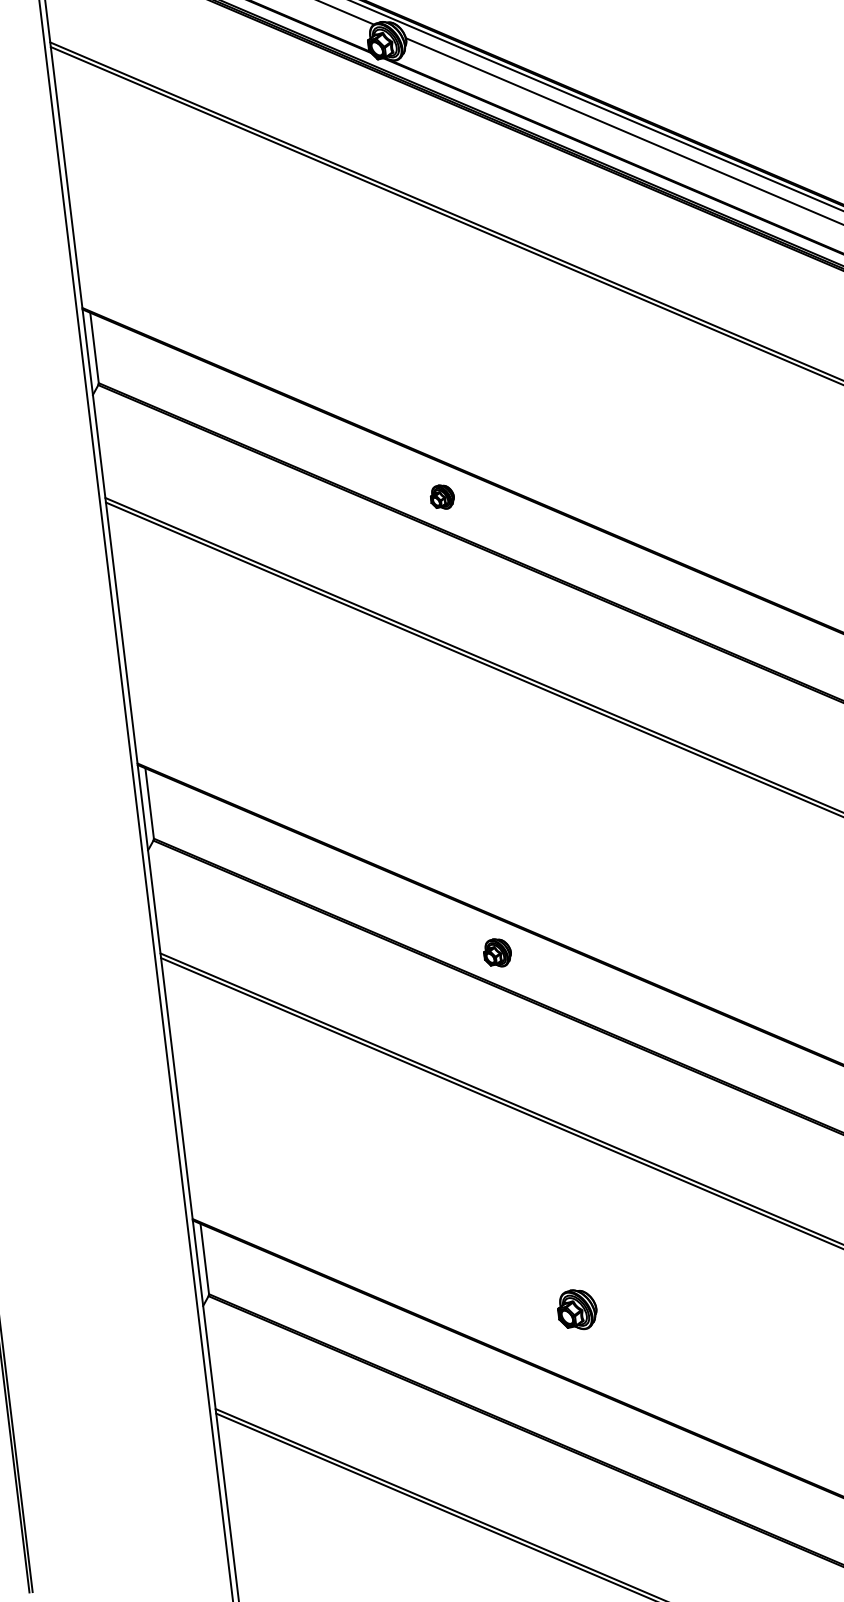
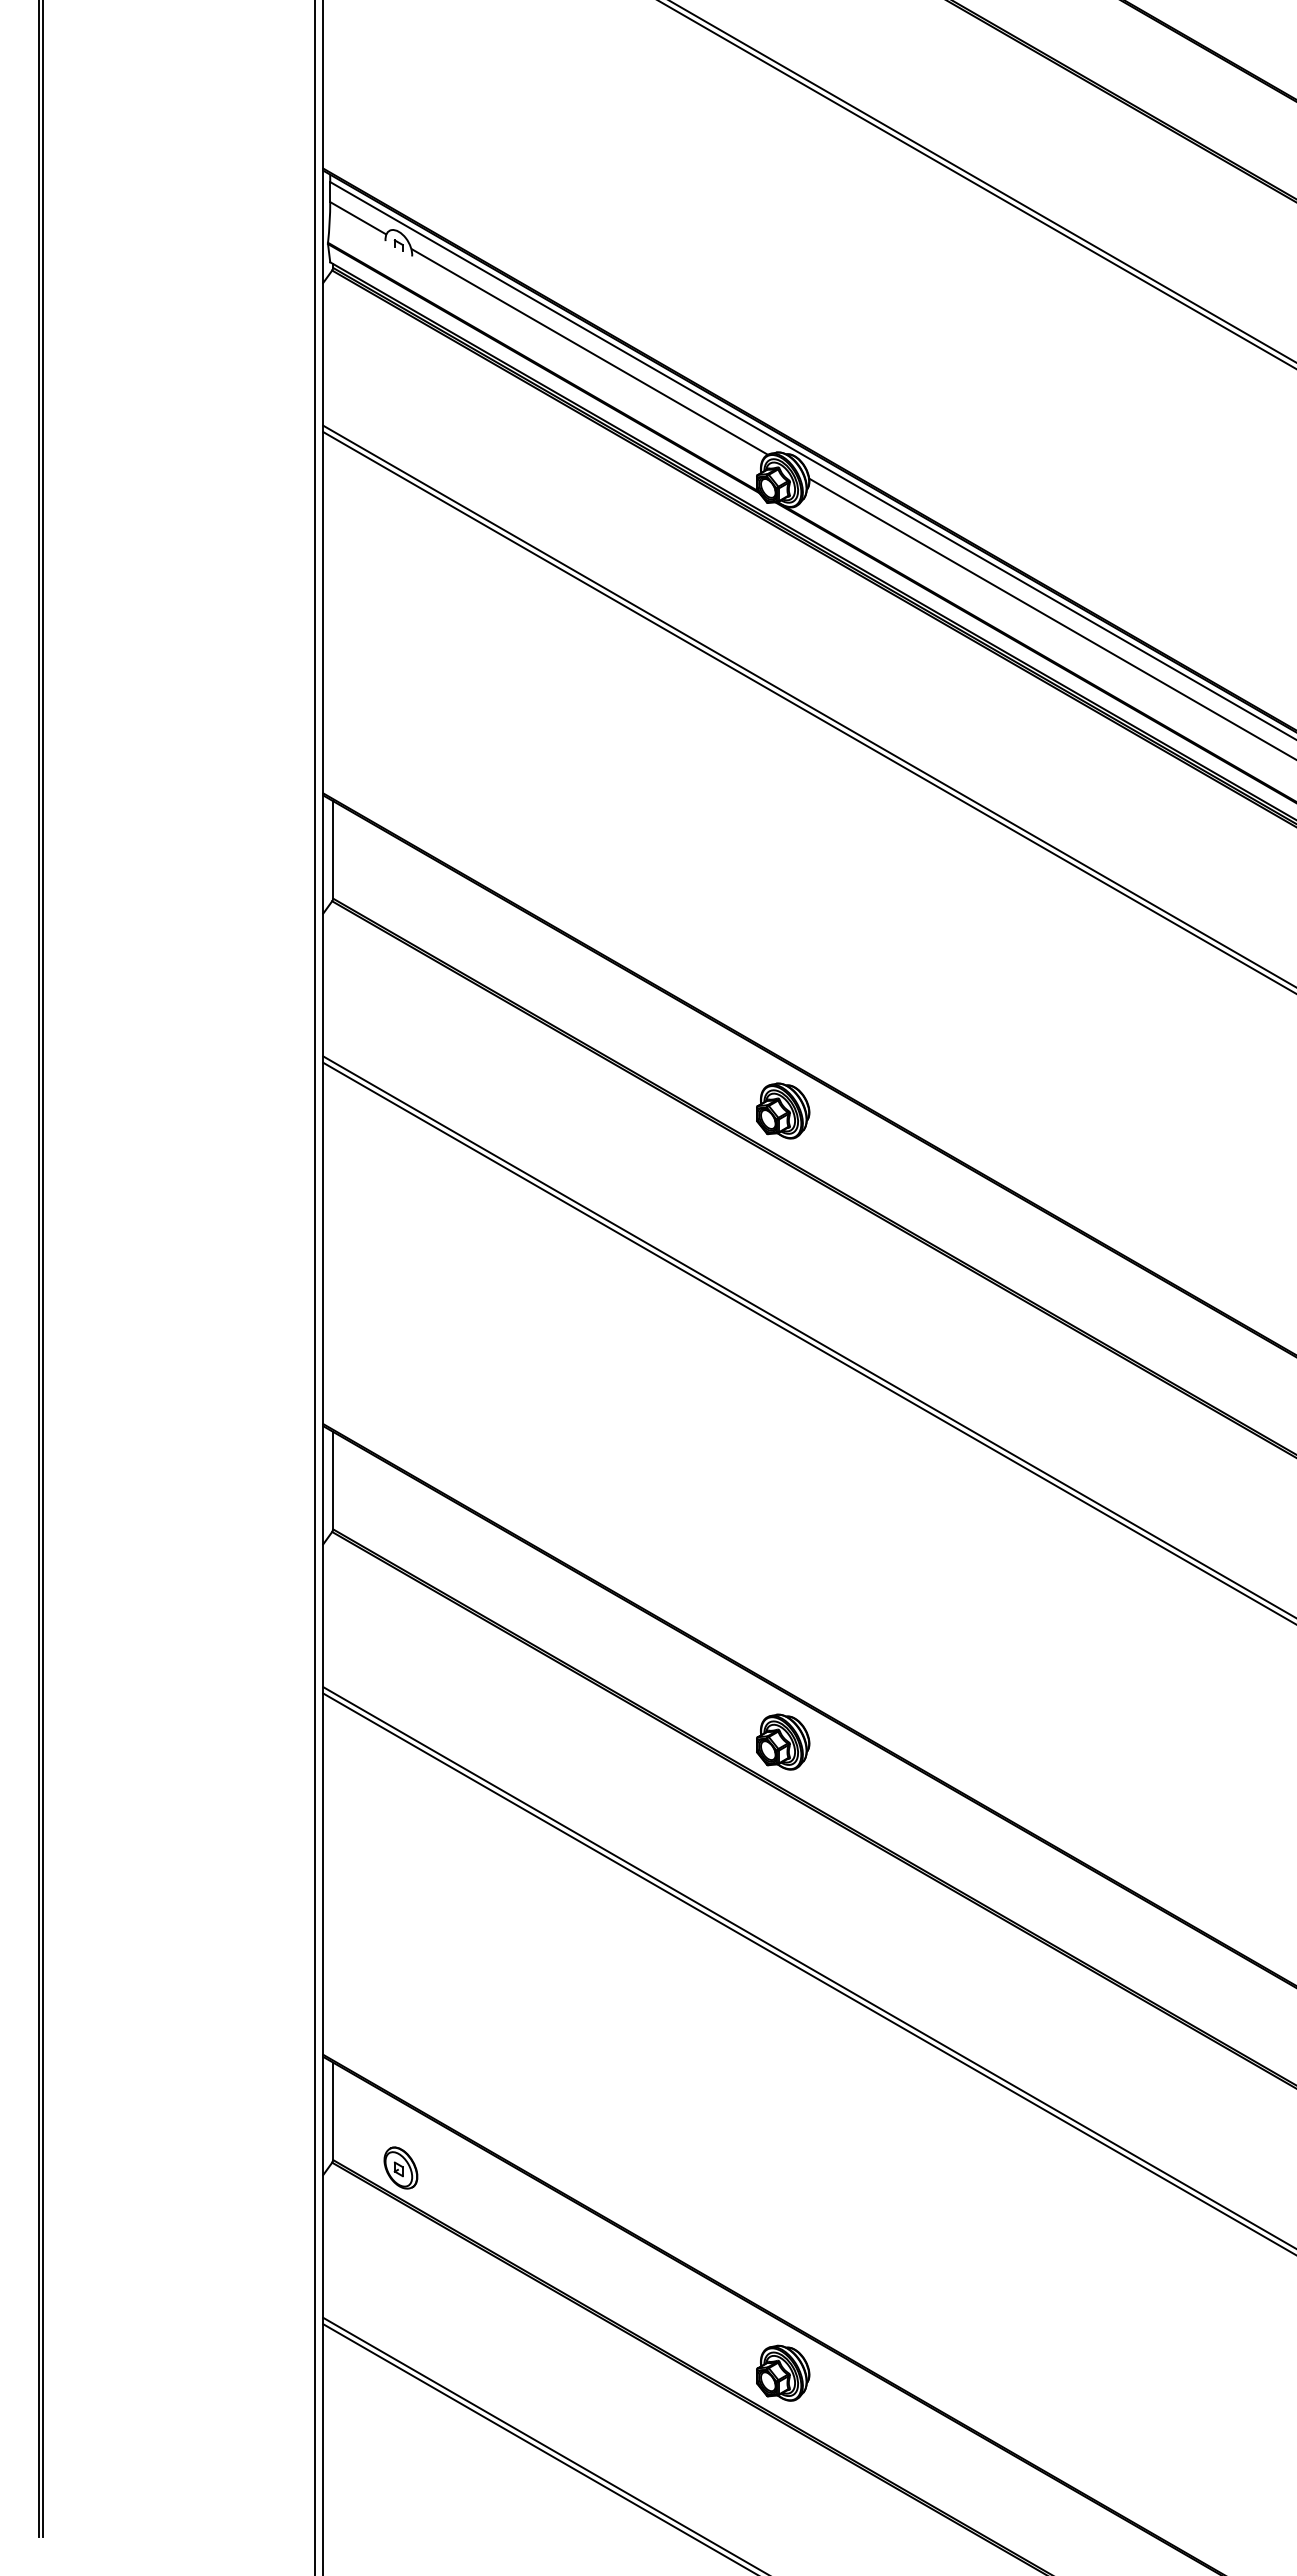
part: (442, 496) -> (783, 1110), size x1.67
part: (497, 952) -> (783, 1741), size x1.43
part: (258, 1293) -> (400, 2167), added
part: (577, 1309) -> (783, 2372), moved

